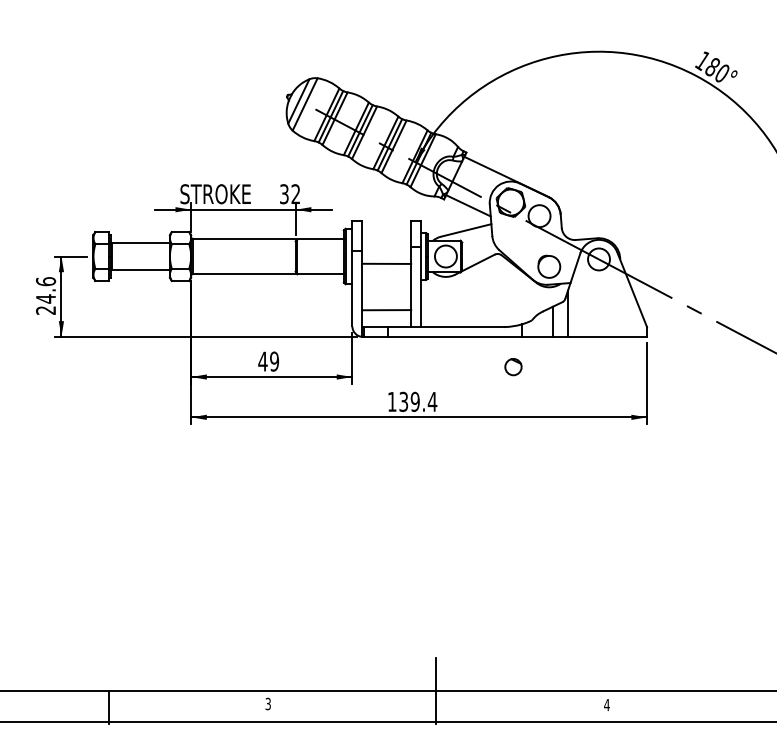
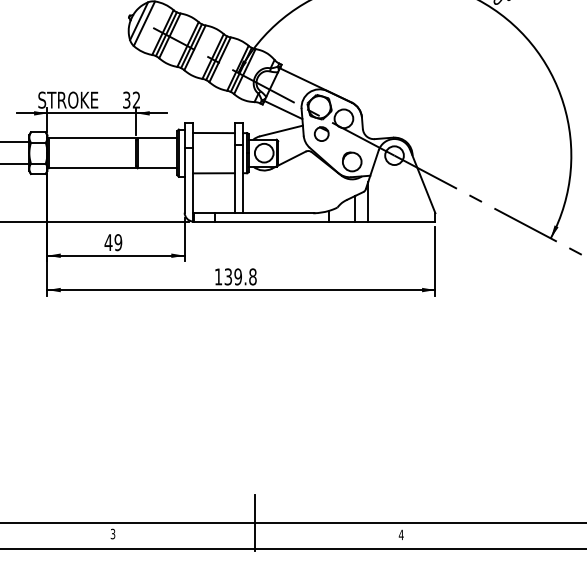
line: (386, 263) -> (213, 132), moved
line: (386, 310) -> (213, 173), moved
circle: (513, 367) -> (321, 134), moved
text: (432, 401) -> (252, 276), 139.4 -> 139.8

